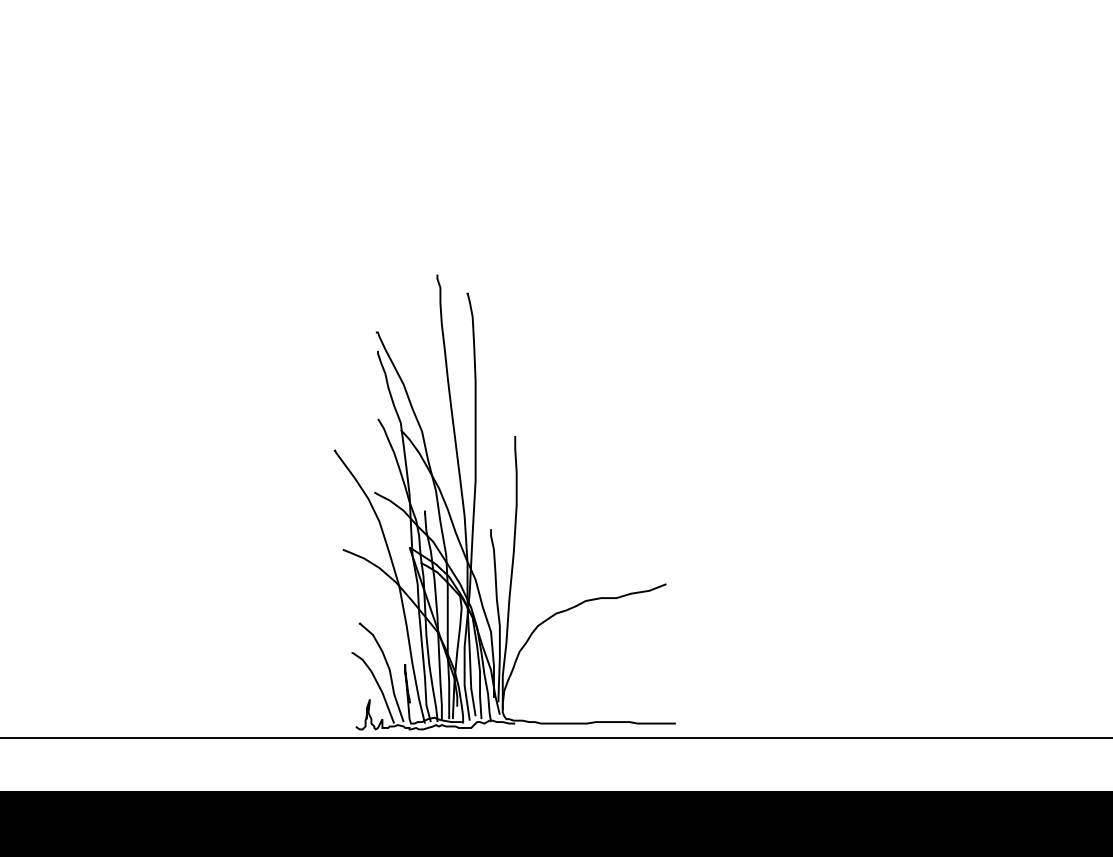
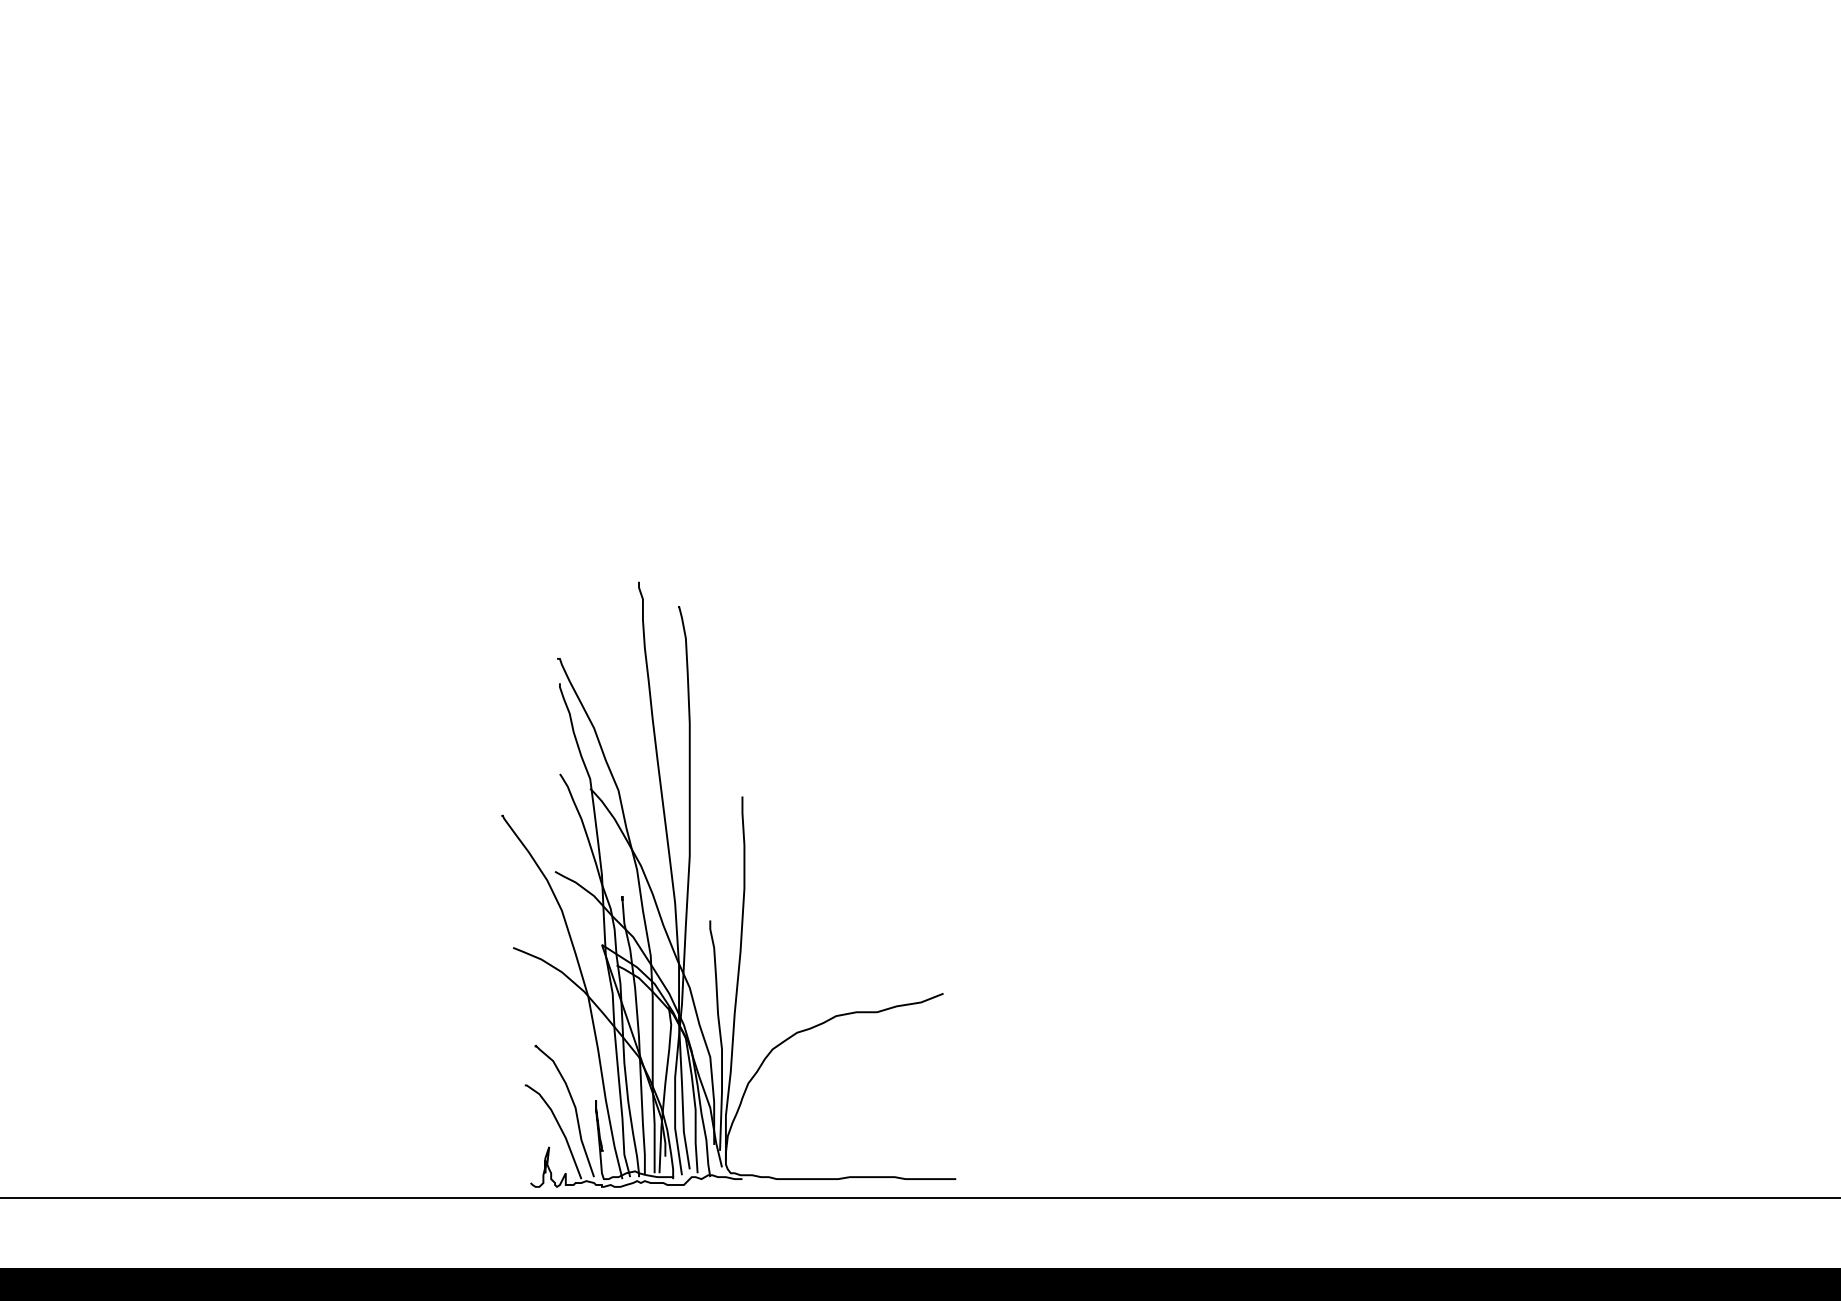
part: (516, 502) -> (743, 884), moved

